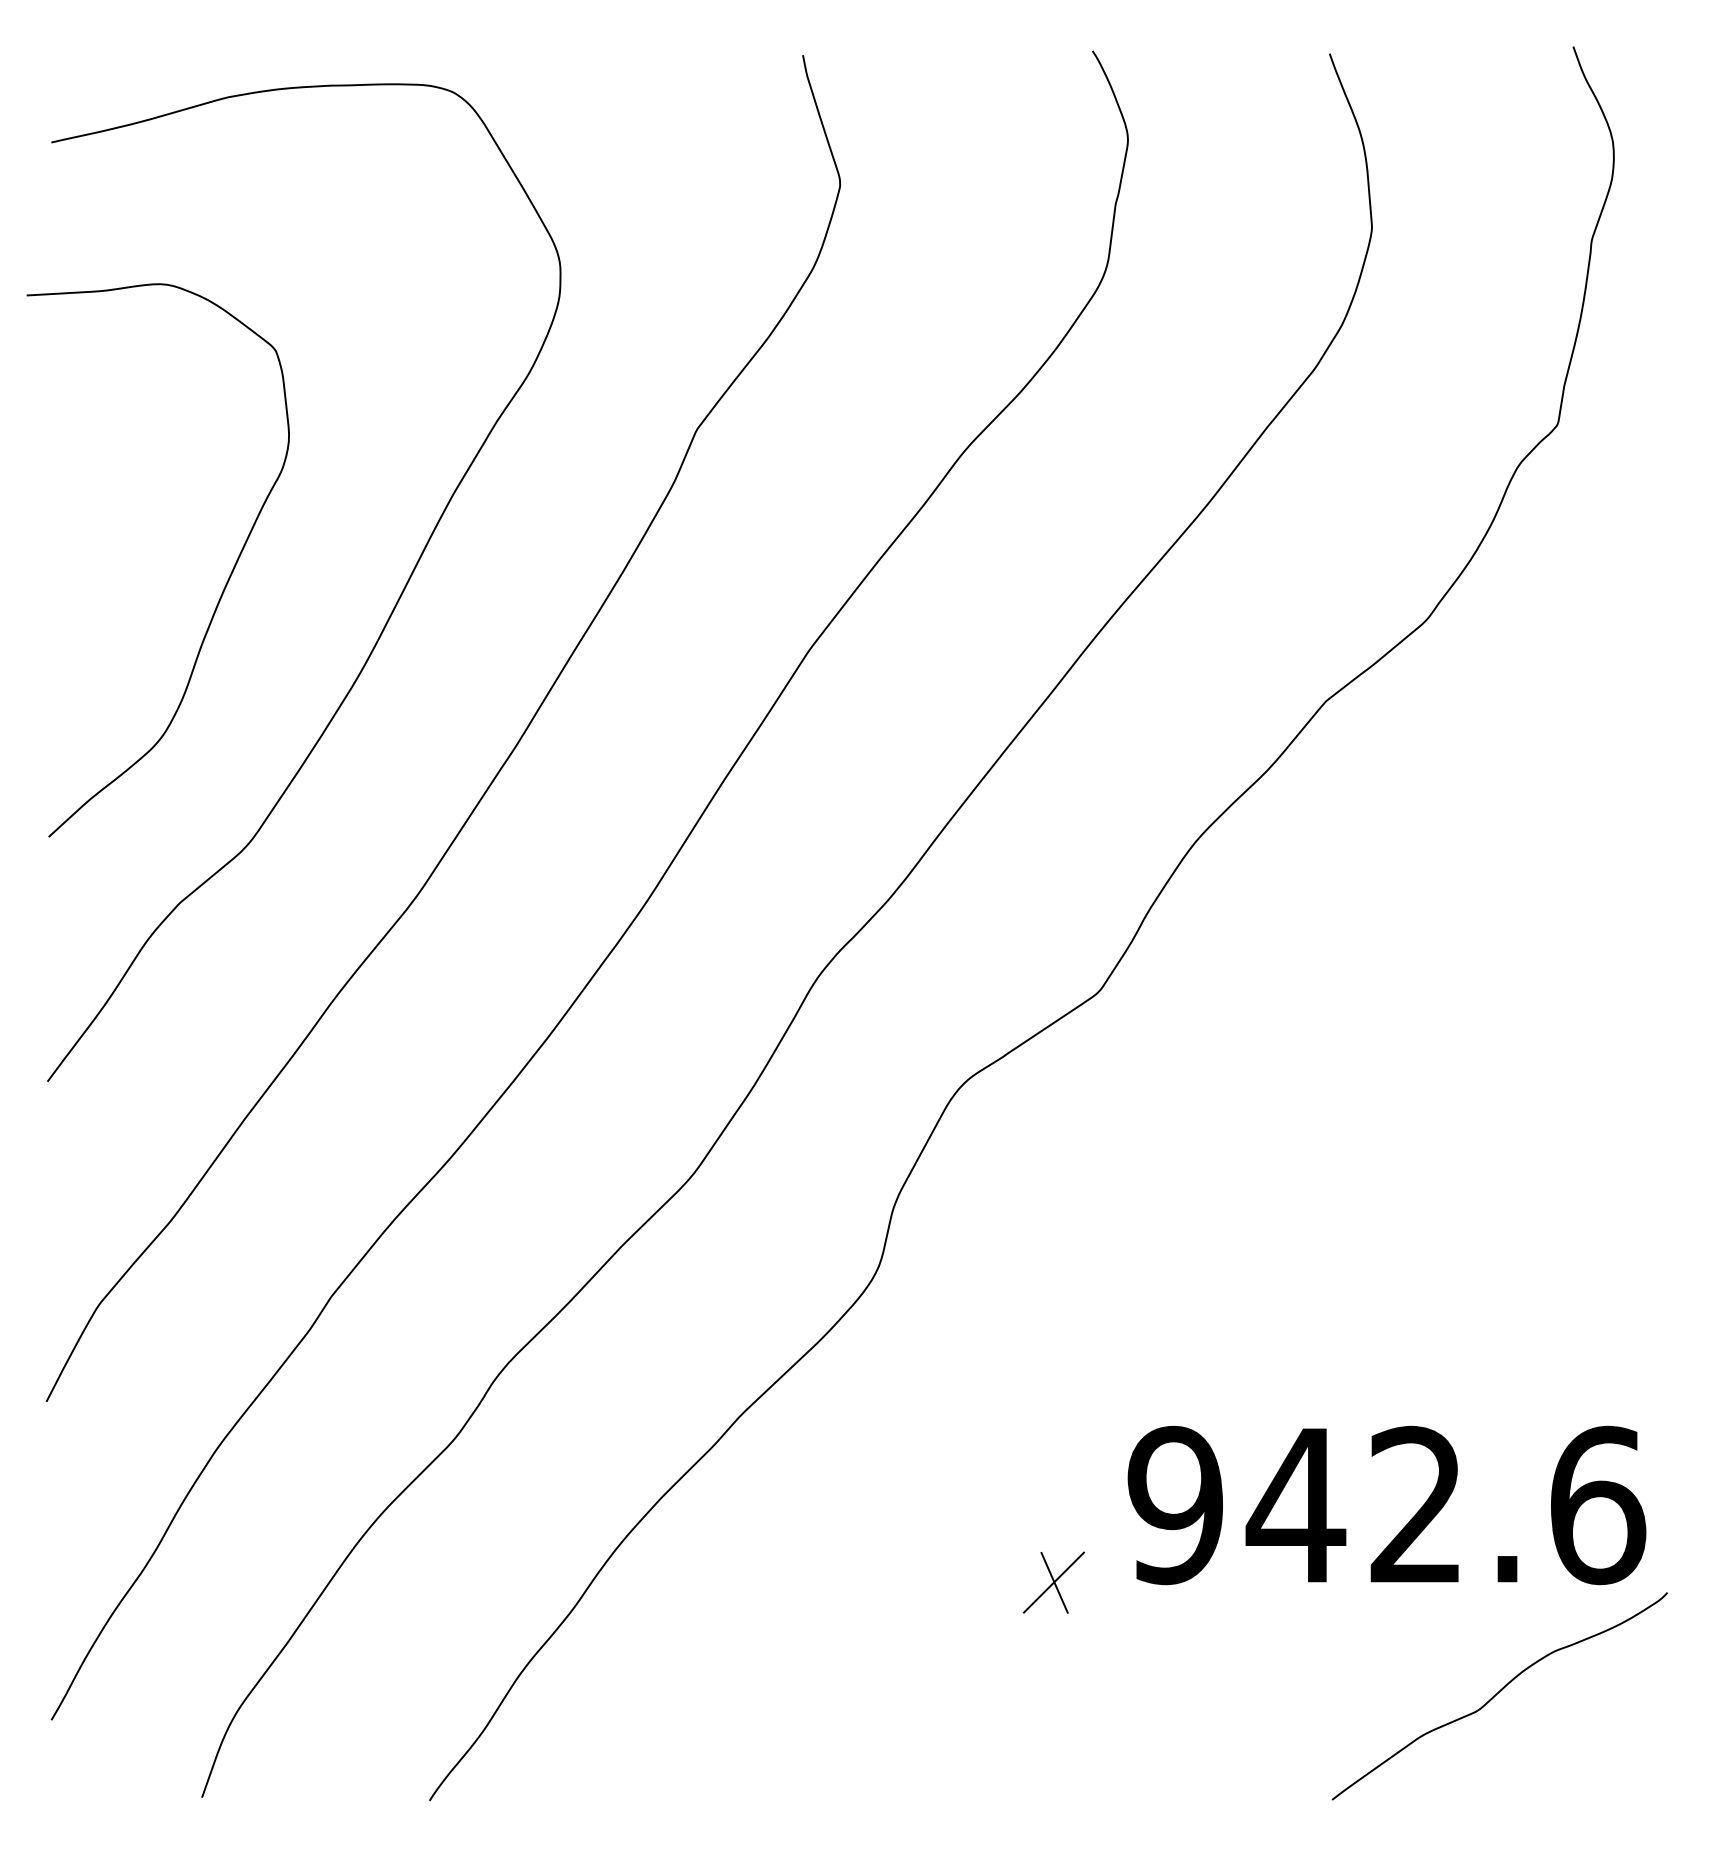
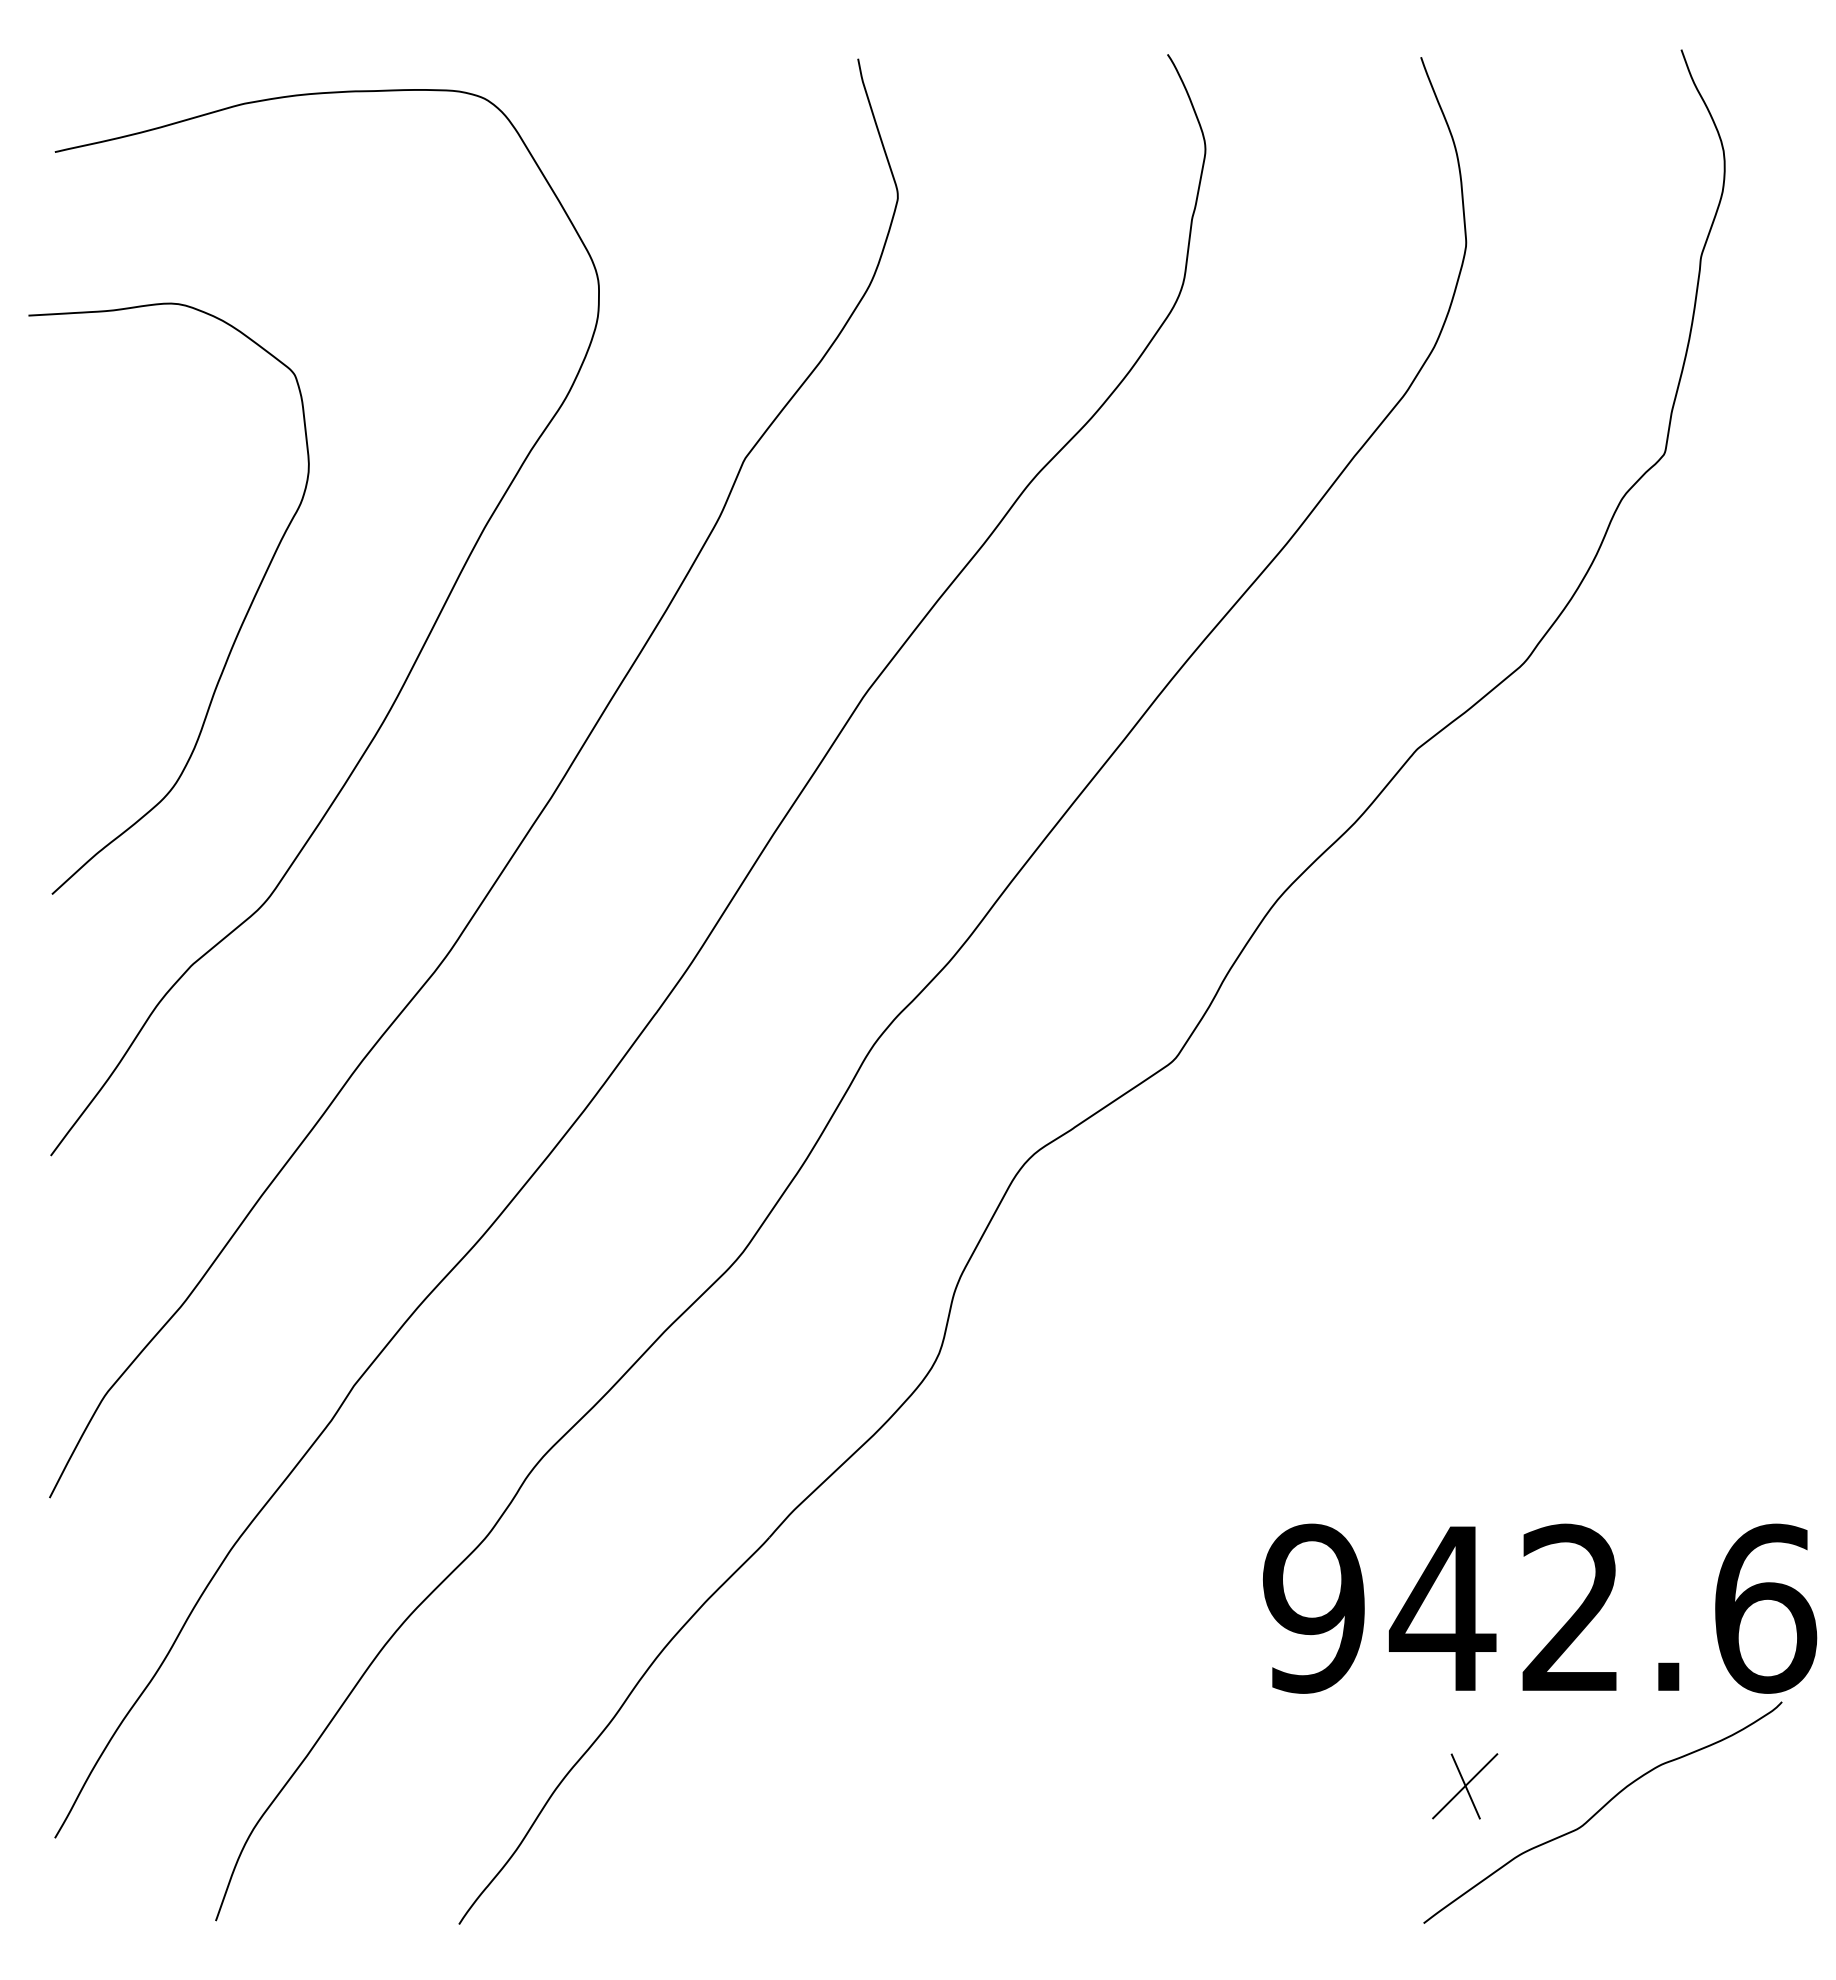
text: (1386, 1505) -> (1539, 1608), moved
part: (1054, 1582) -> (1465, 1786), moved

